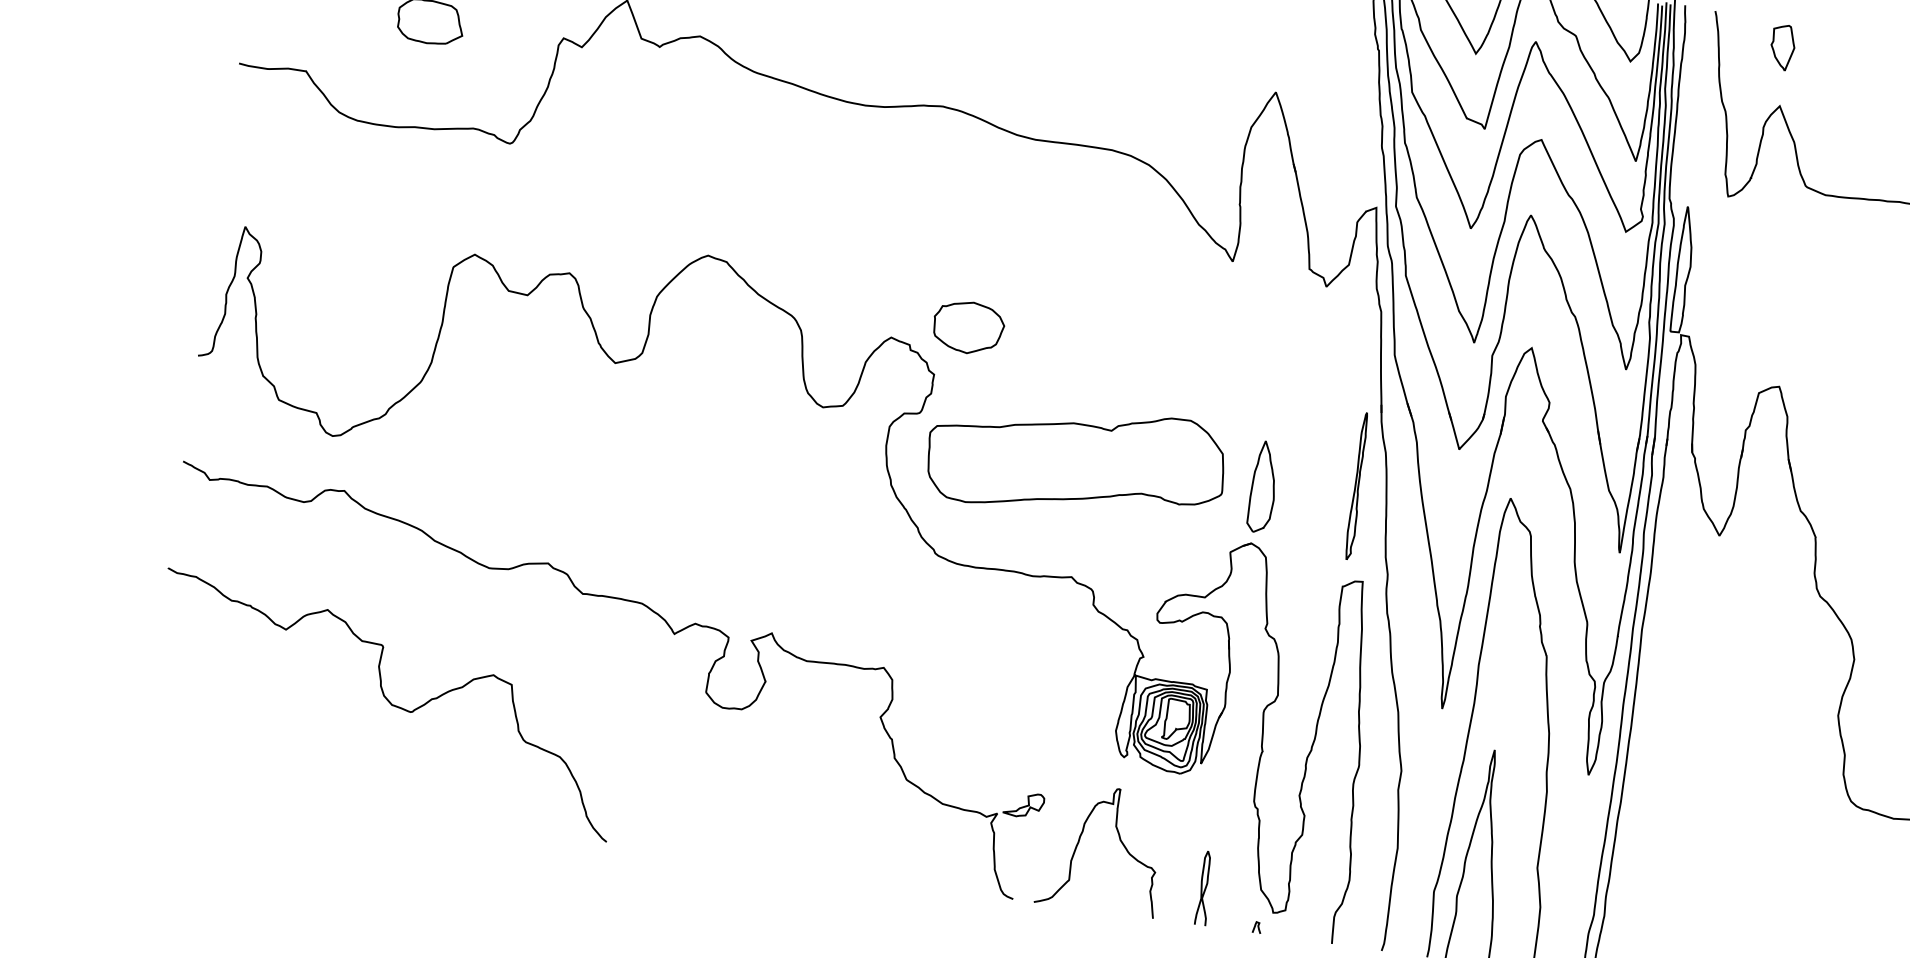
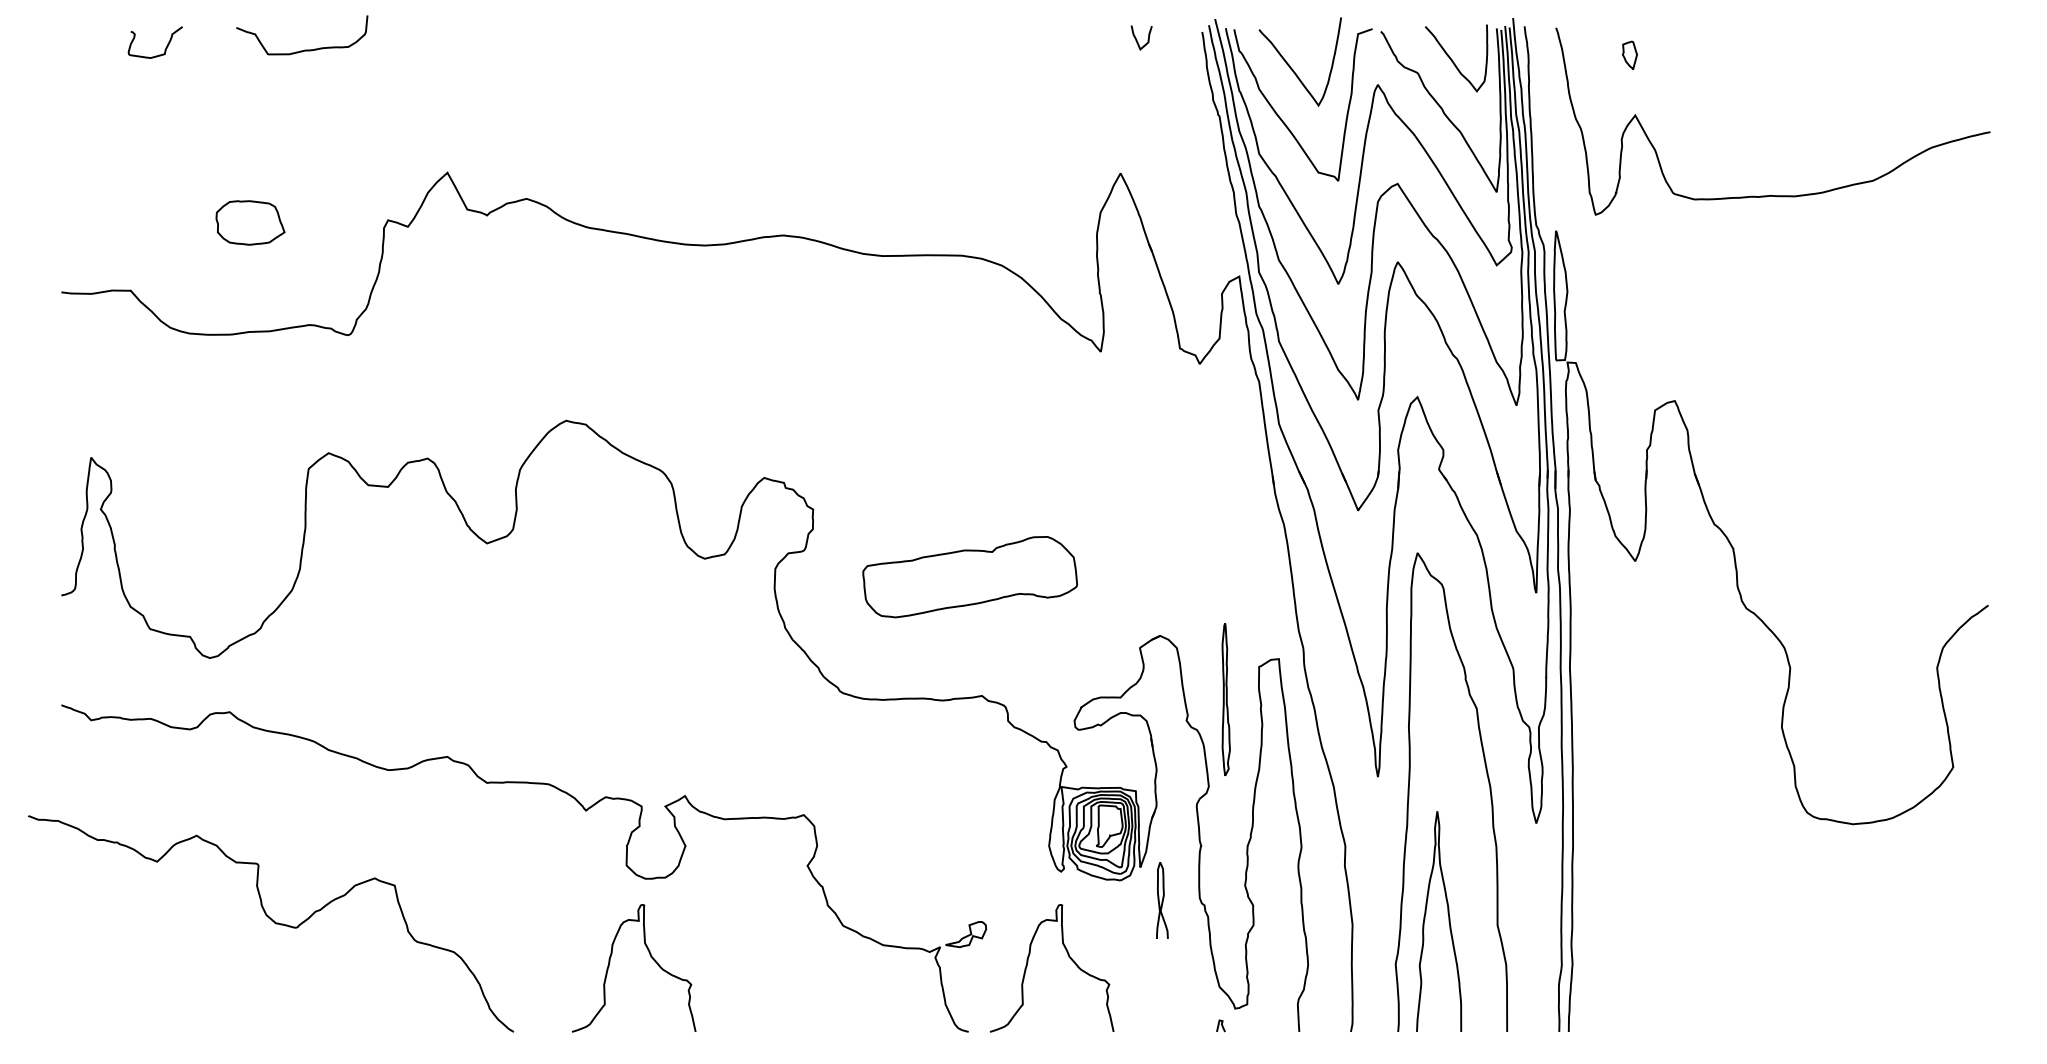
part: (1782, 47) -> (1629, 55), size x0.6
part: (968, 327) -> (841, 456), removed
part: (1075, 460) -> (969, 576), size x0.7
part: (1263, 486) -> (1164, 576), removed
part: (1357, 486) -> (1225, 699), moved
curve: (389, 702) -> (272, 921), moved
curve: (716, 784) -> (650, 957), added
curve: (1205, 888) -> (1162, 900), moved

